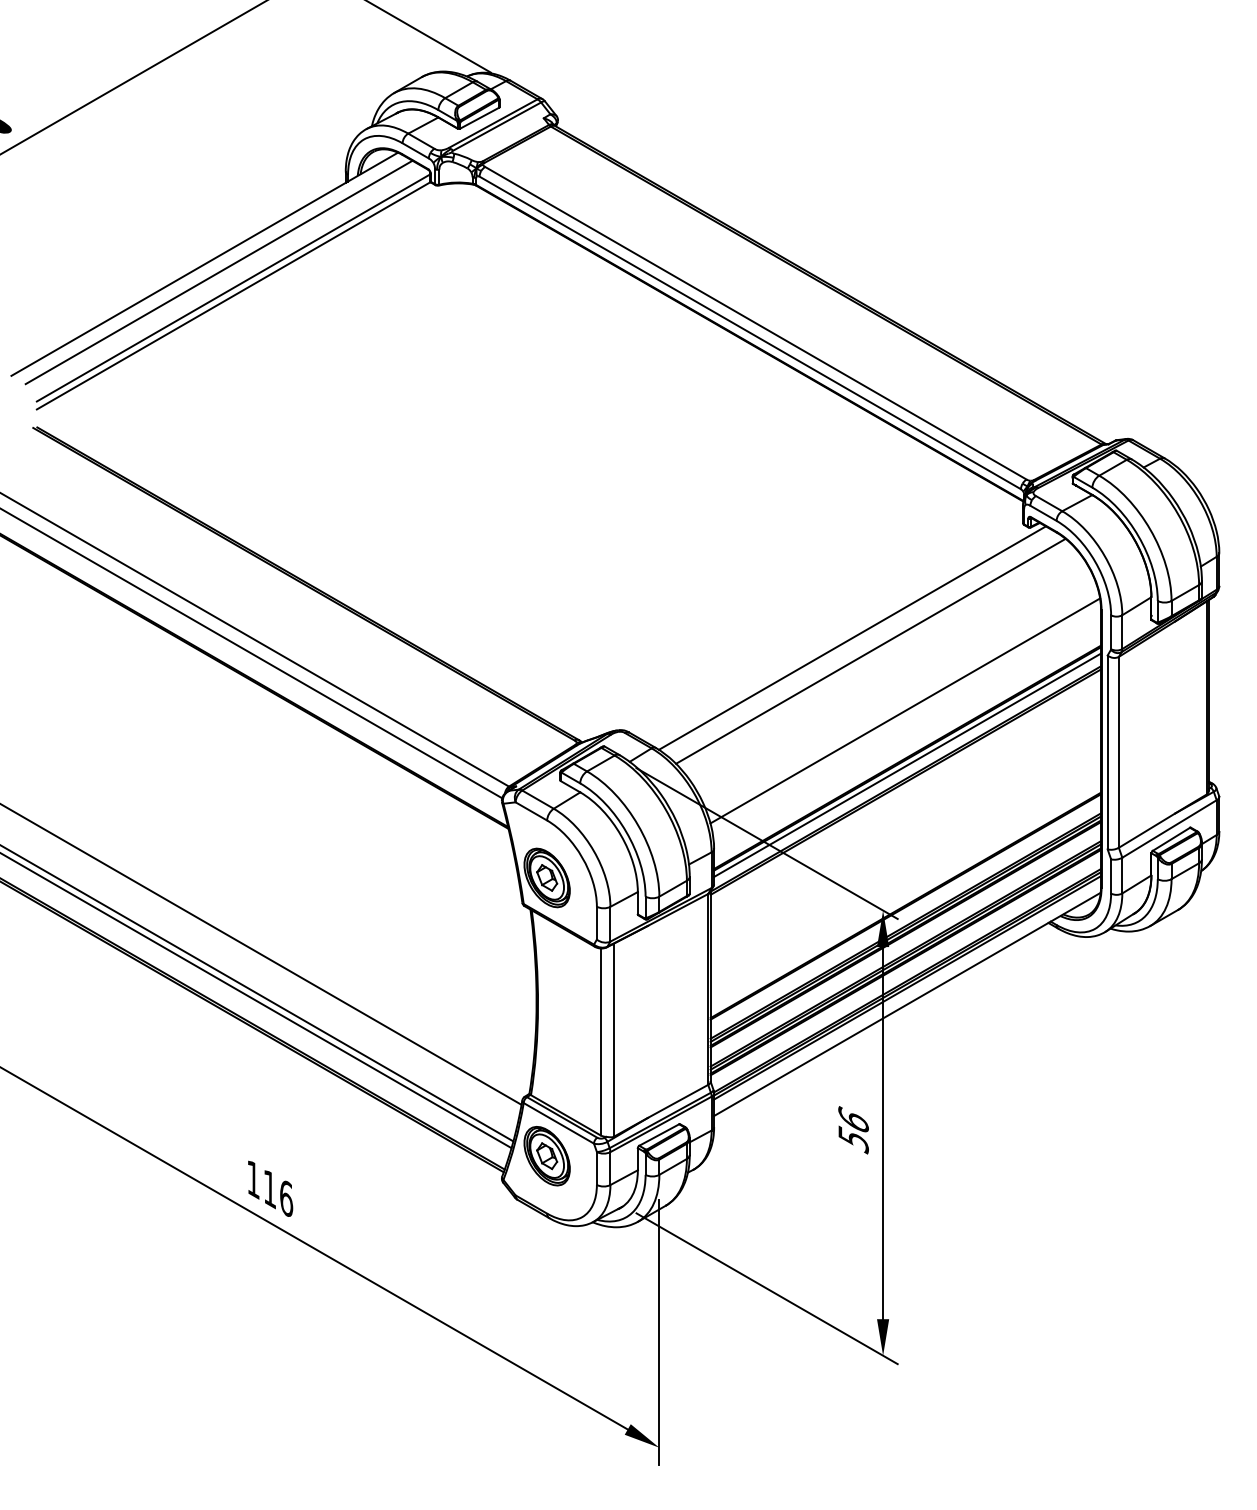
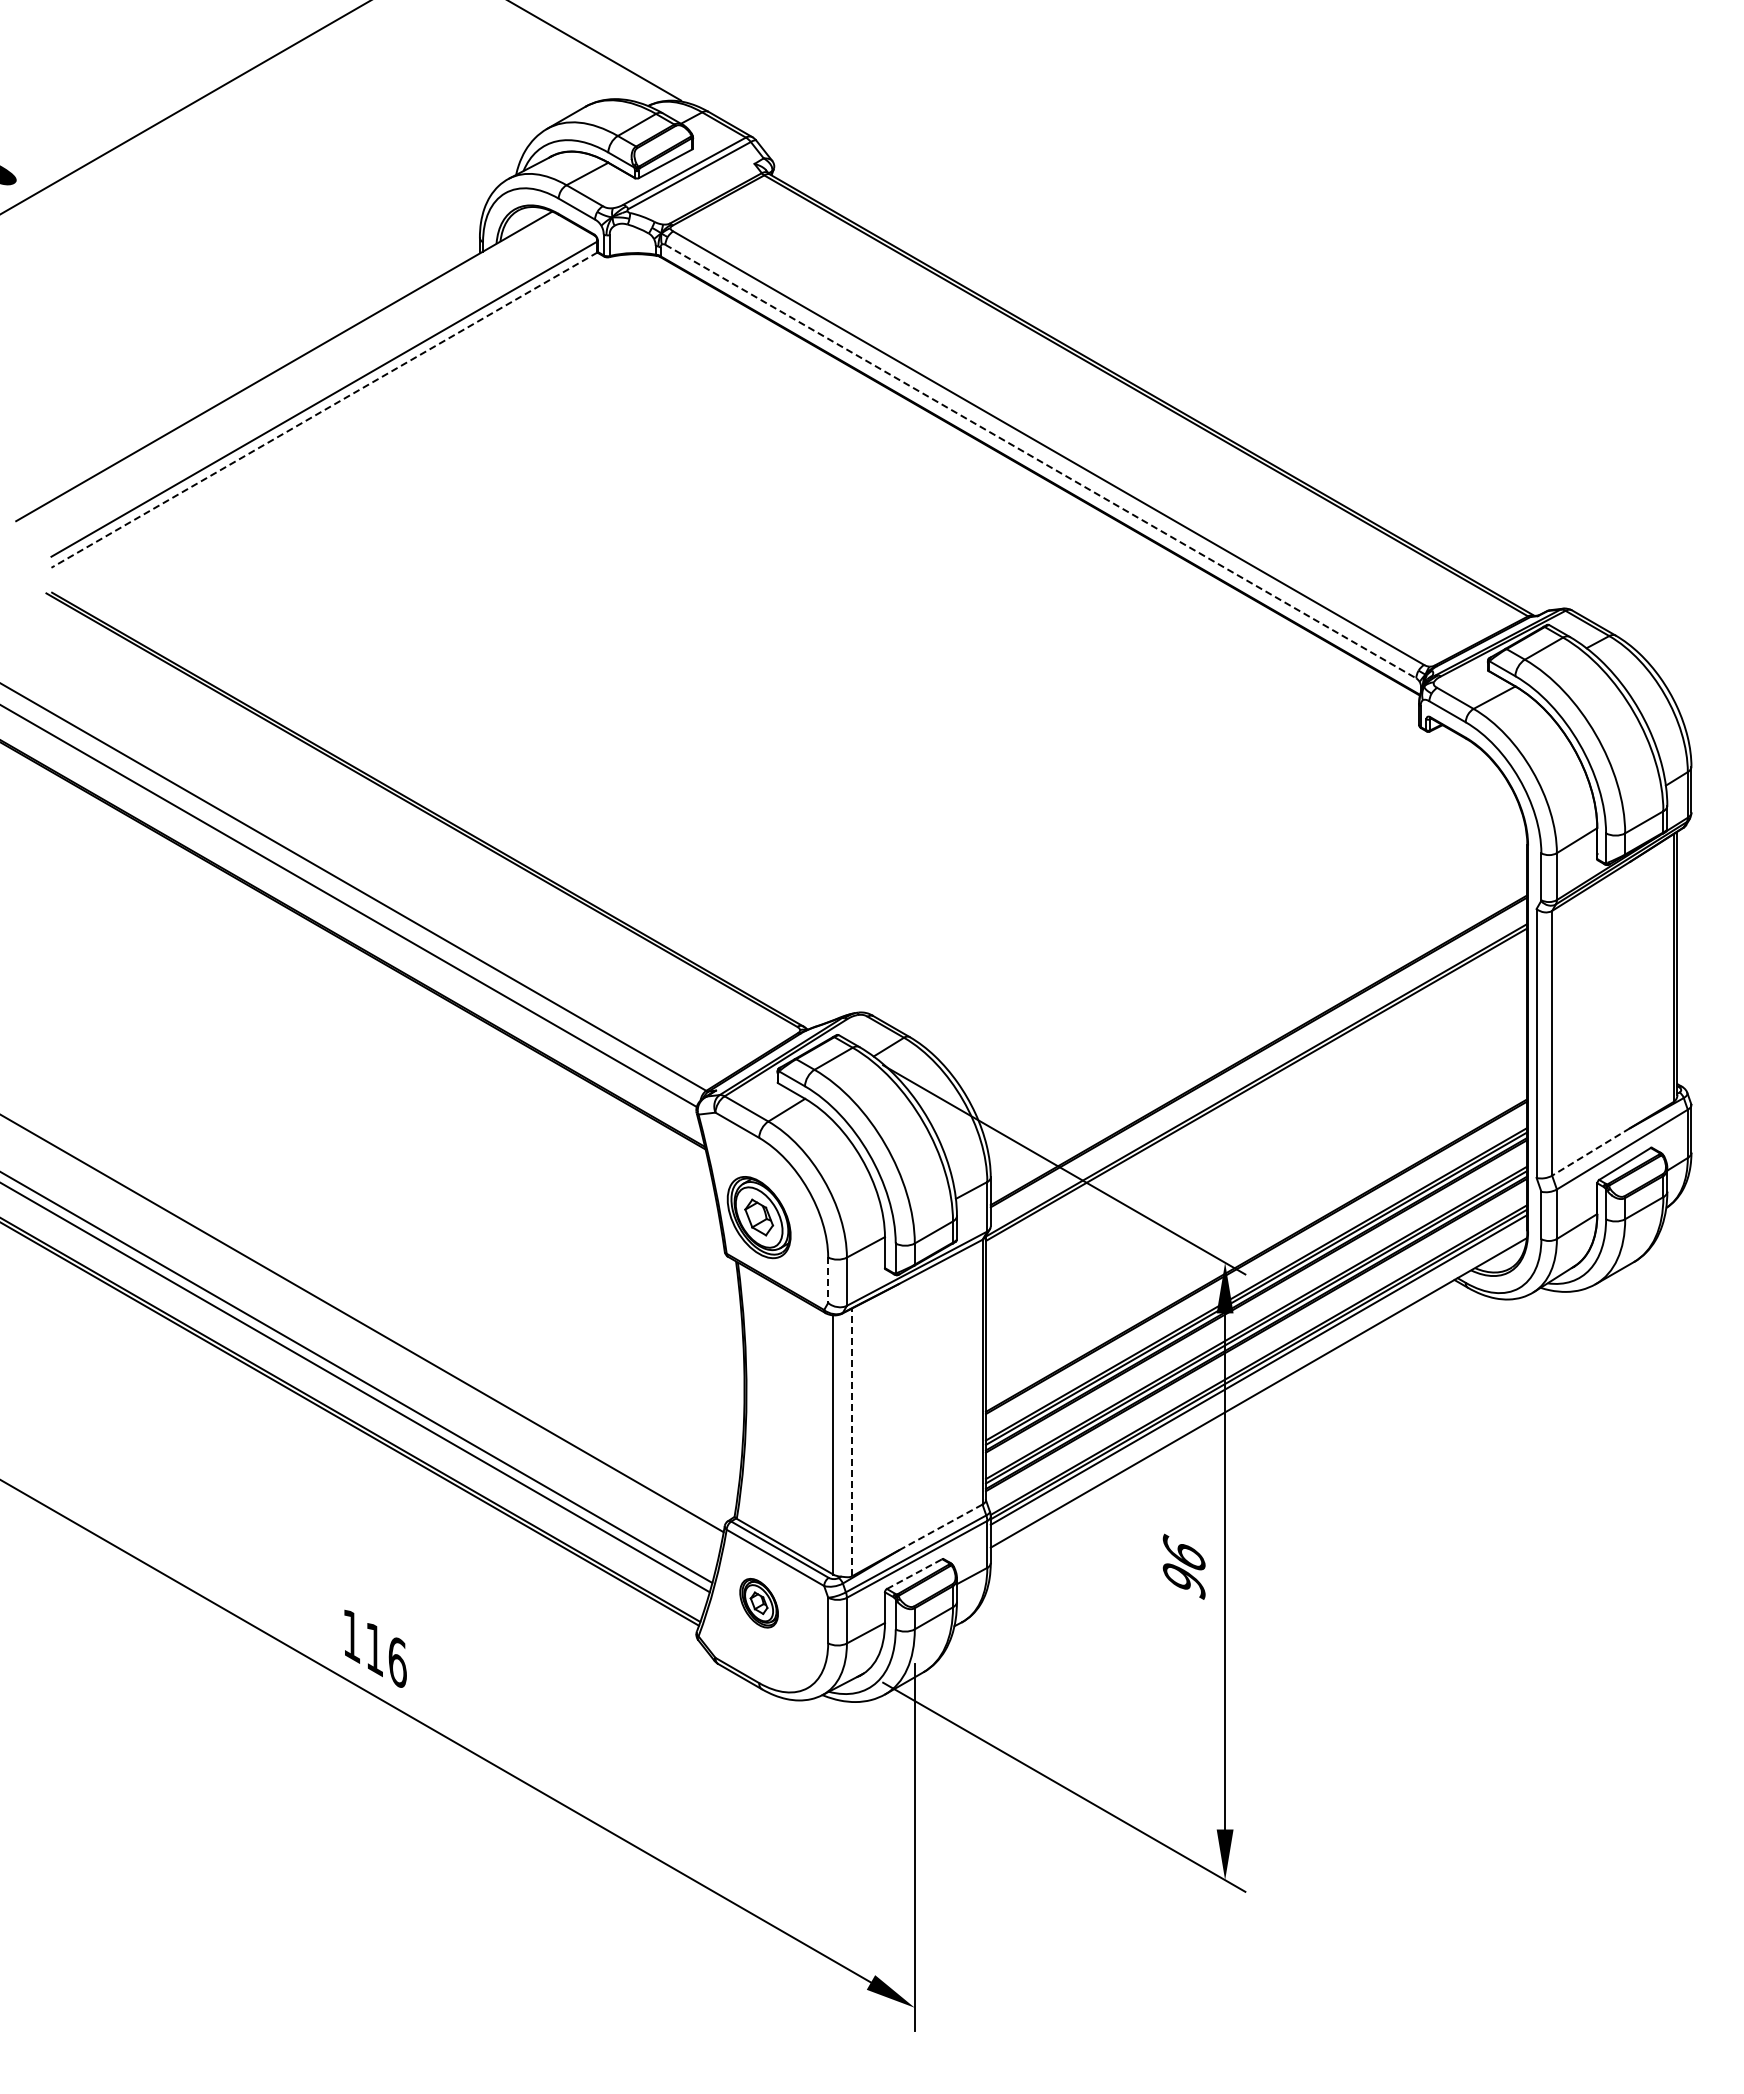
line: (218, 272) -> (303, 377), removed
line: (233, 296) -> (324, 410), solid -> dashed
line: (749, 332) -> (1040, 461), solid -> dashed
line: (852, 637) -> (1182, 884), removed
line: (871, 651) -> (1208, 903), removed
line: (905, 710) -> (1255, 985), removed
line: (907, 765) -> (1258, 1061), removed
line: (1147, 830) -> (1591, 1151), solid -> dashed
line: (597, 923) -> (828, 1280), solid -> dashed
line: (614, 1040) -> (852, 1442), solid -> dashed
line: (677, 1101) -> (940, 1527), solid -> dashed
line: (659, 1134) -> (915, 1573), solid -> dashed
text: (853, 1140) -> (1183, 1581), 56 -> 96
part: (546, 1155) -> (758, 1602), size x0.6

